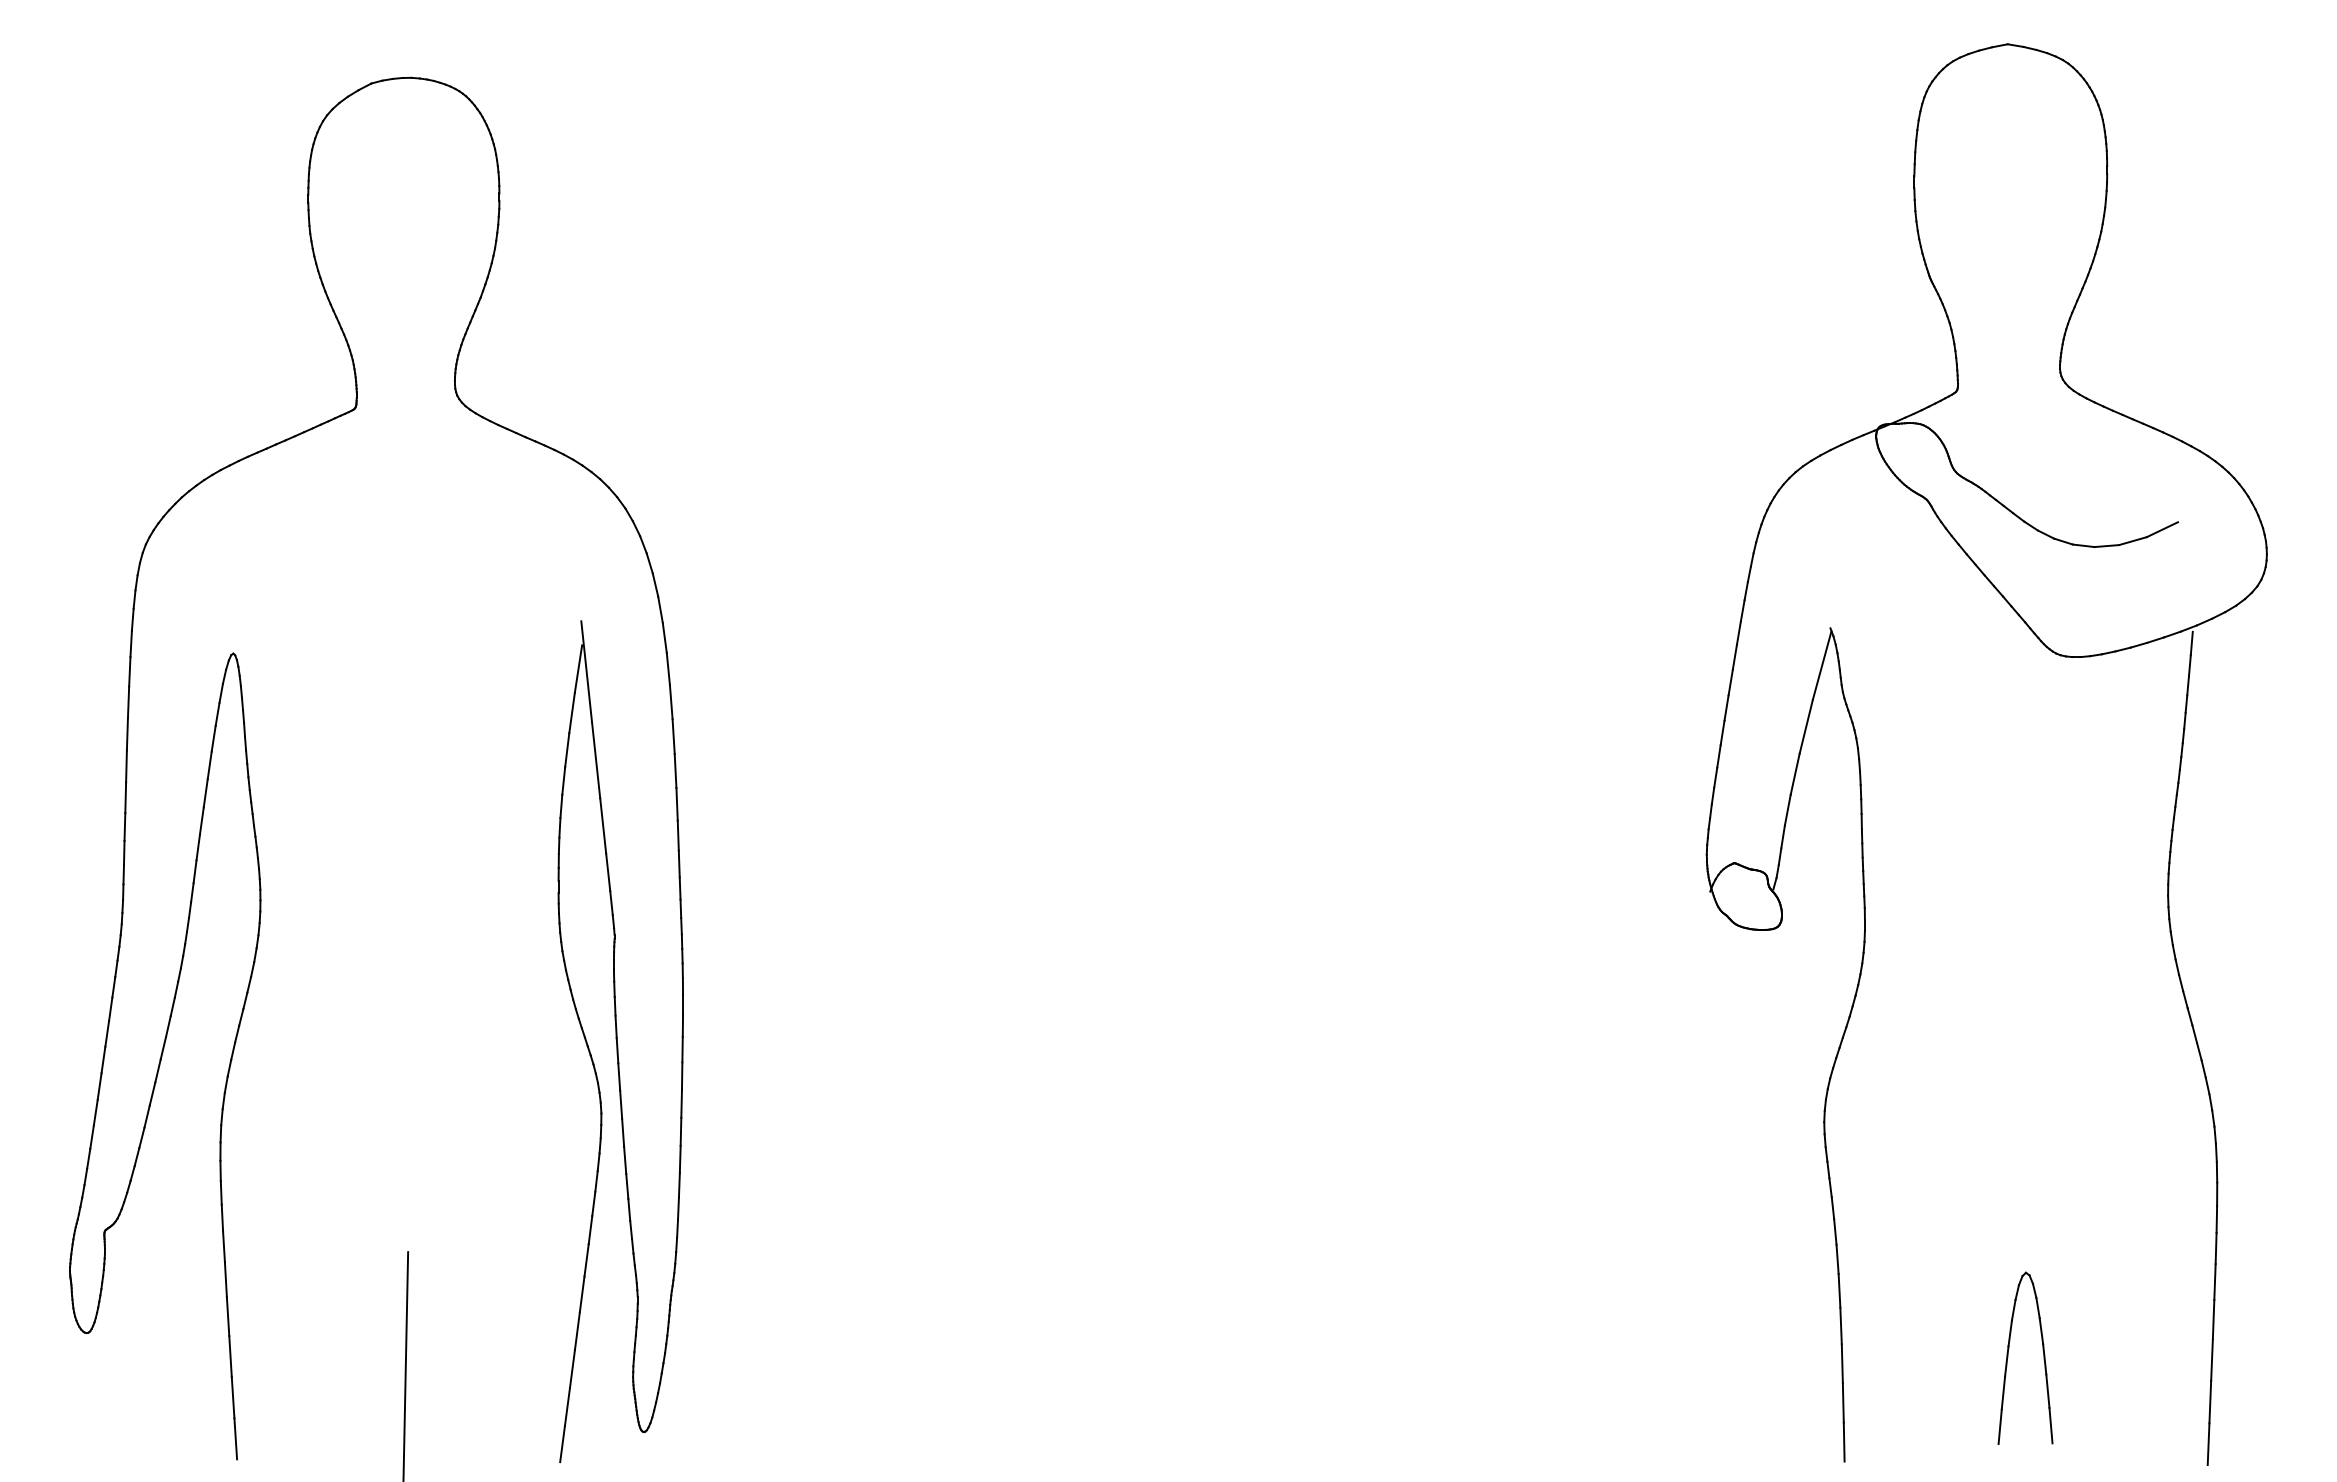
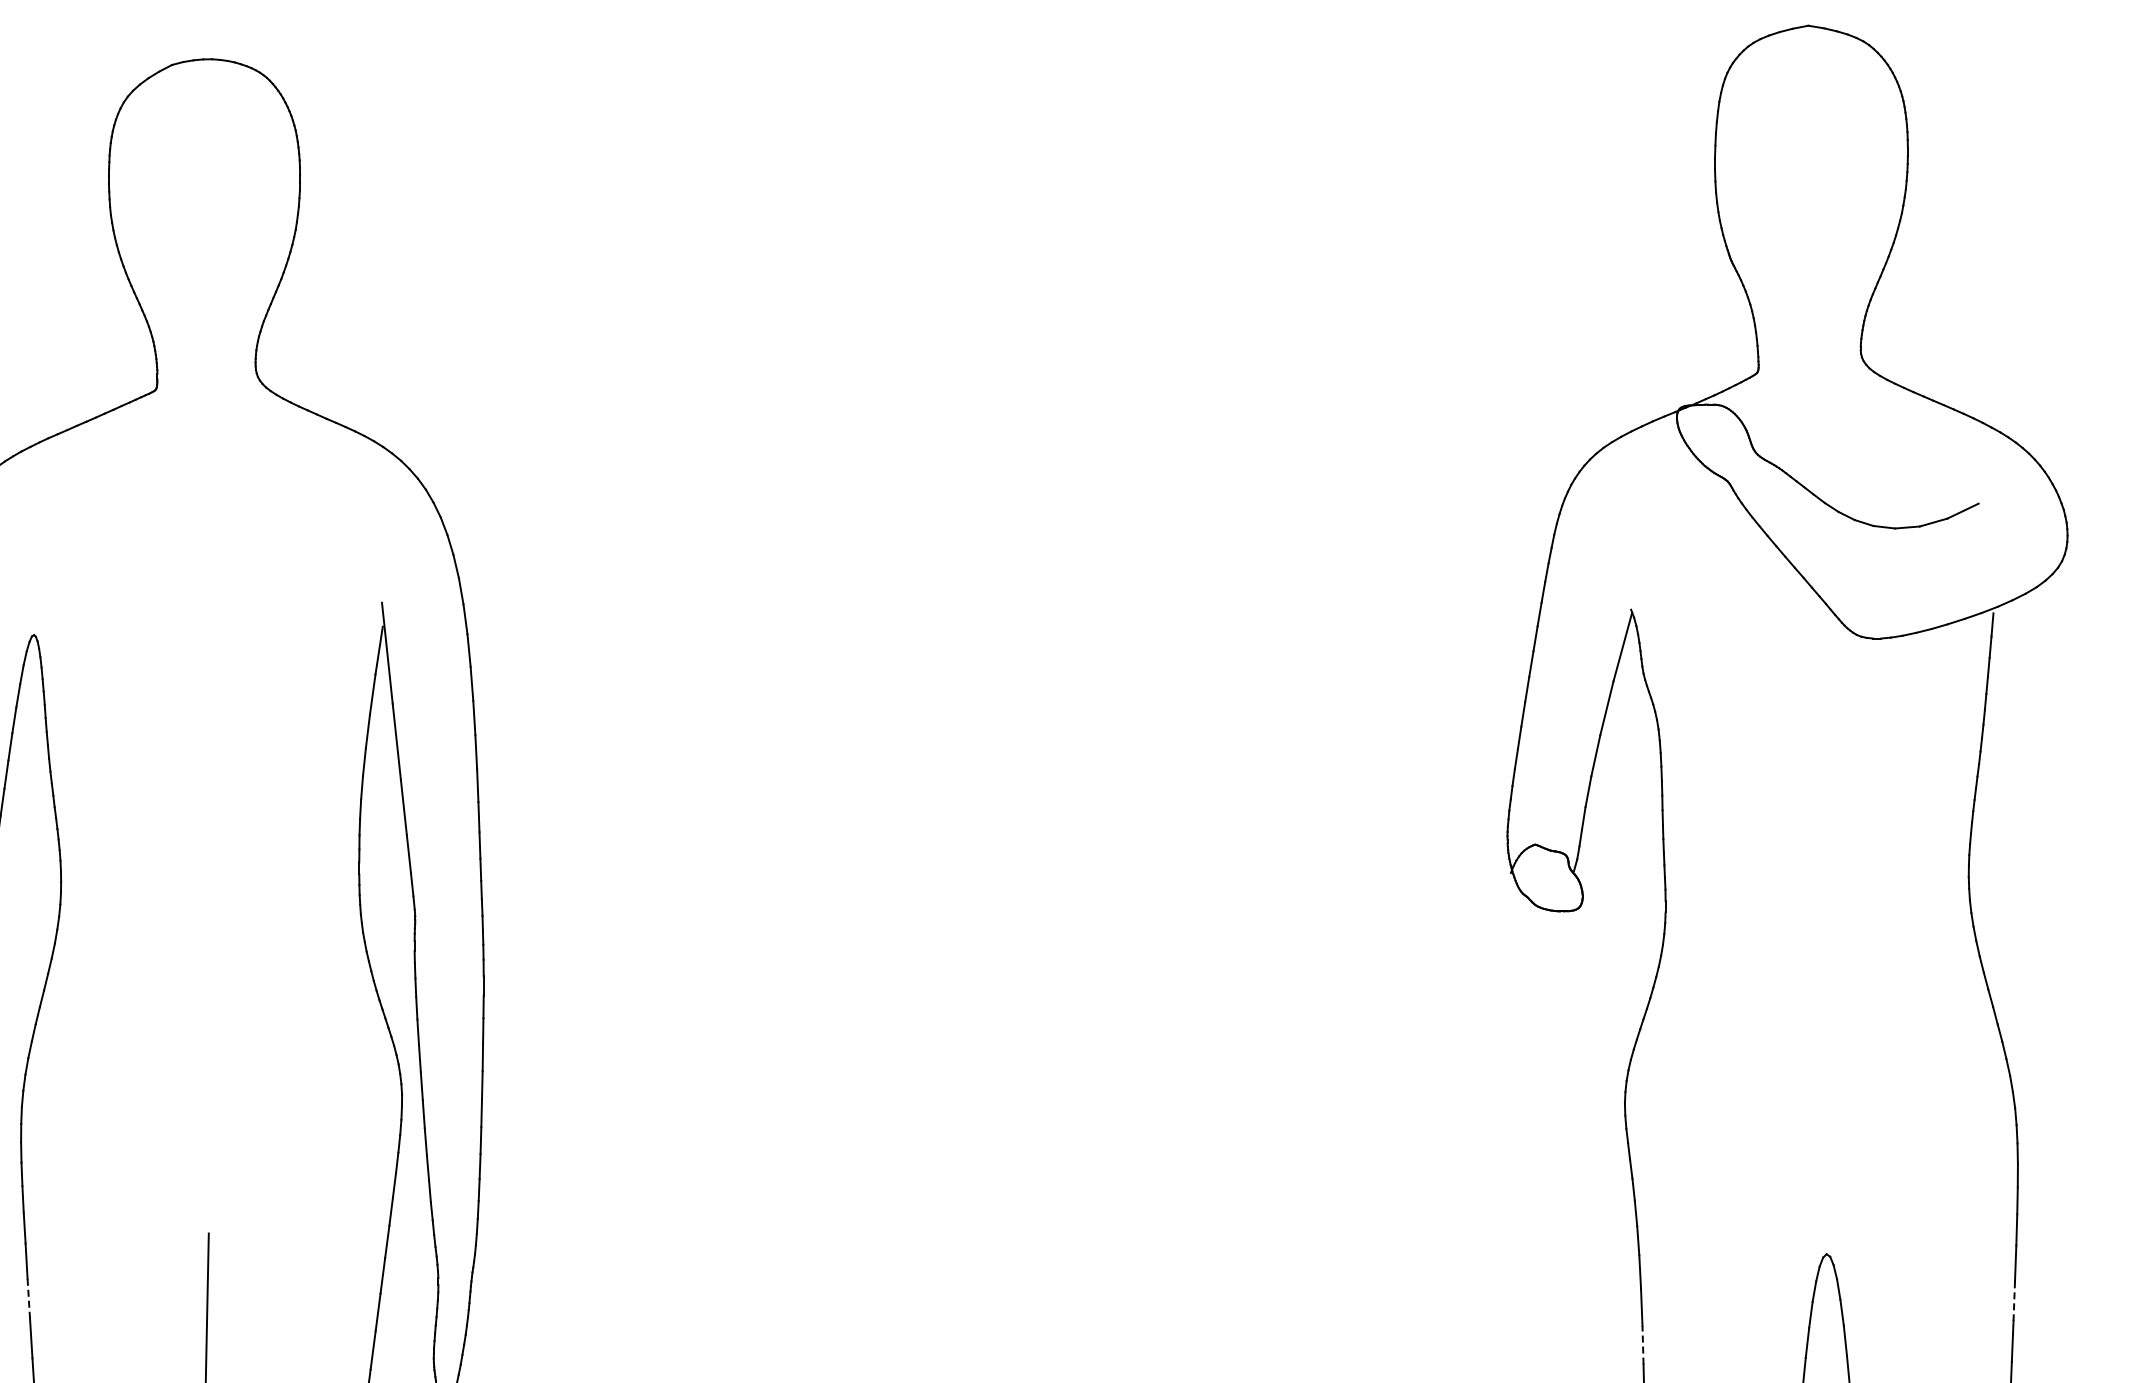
line: (228, 1317) -> (29, 1298), solid -> dashed
line: (2213, 1319) -> (2014, 1300), solid -> dashed
line: (1842, 1363) -> (1643, 1344), solid -> dashed

